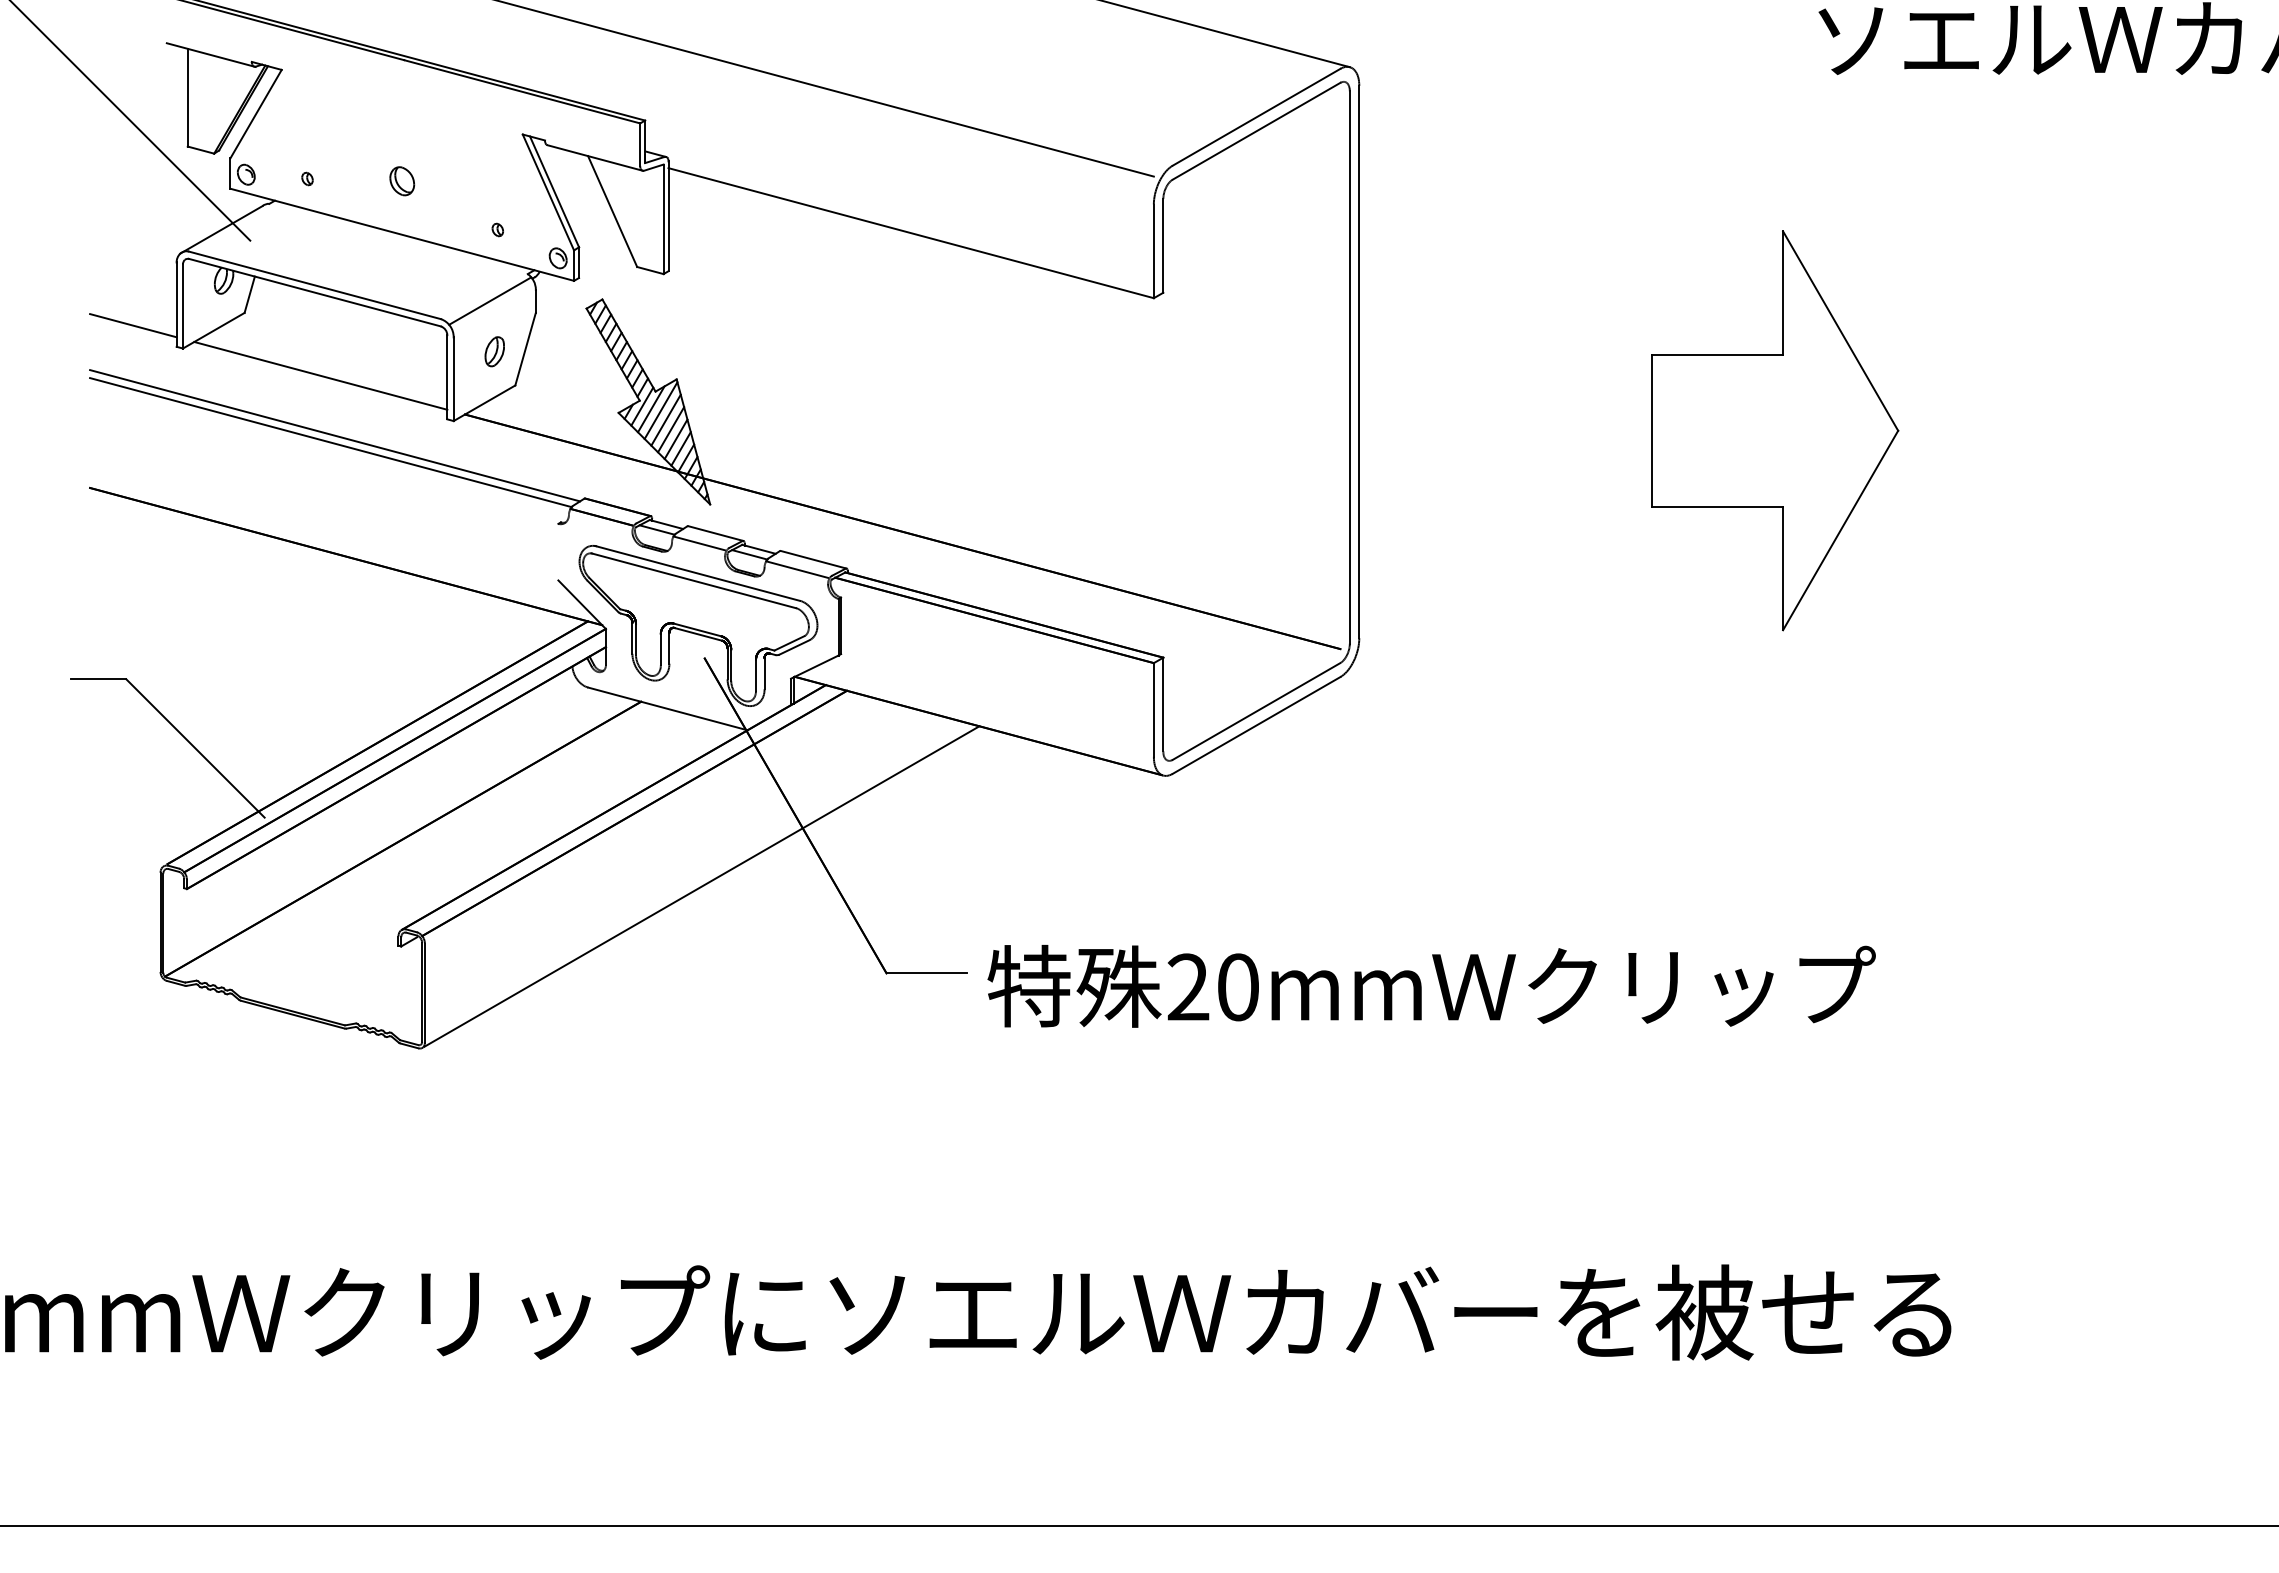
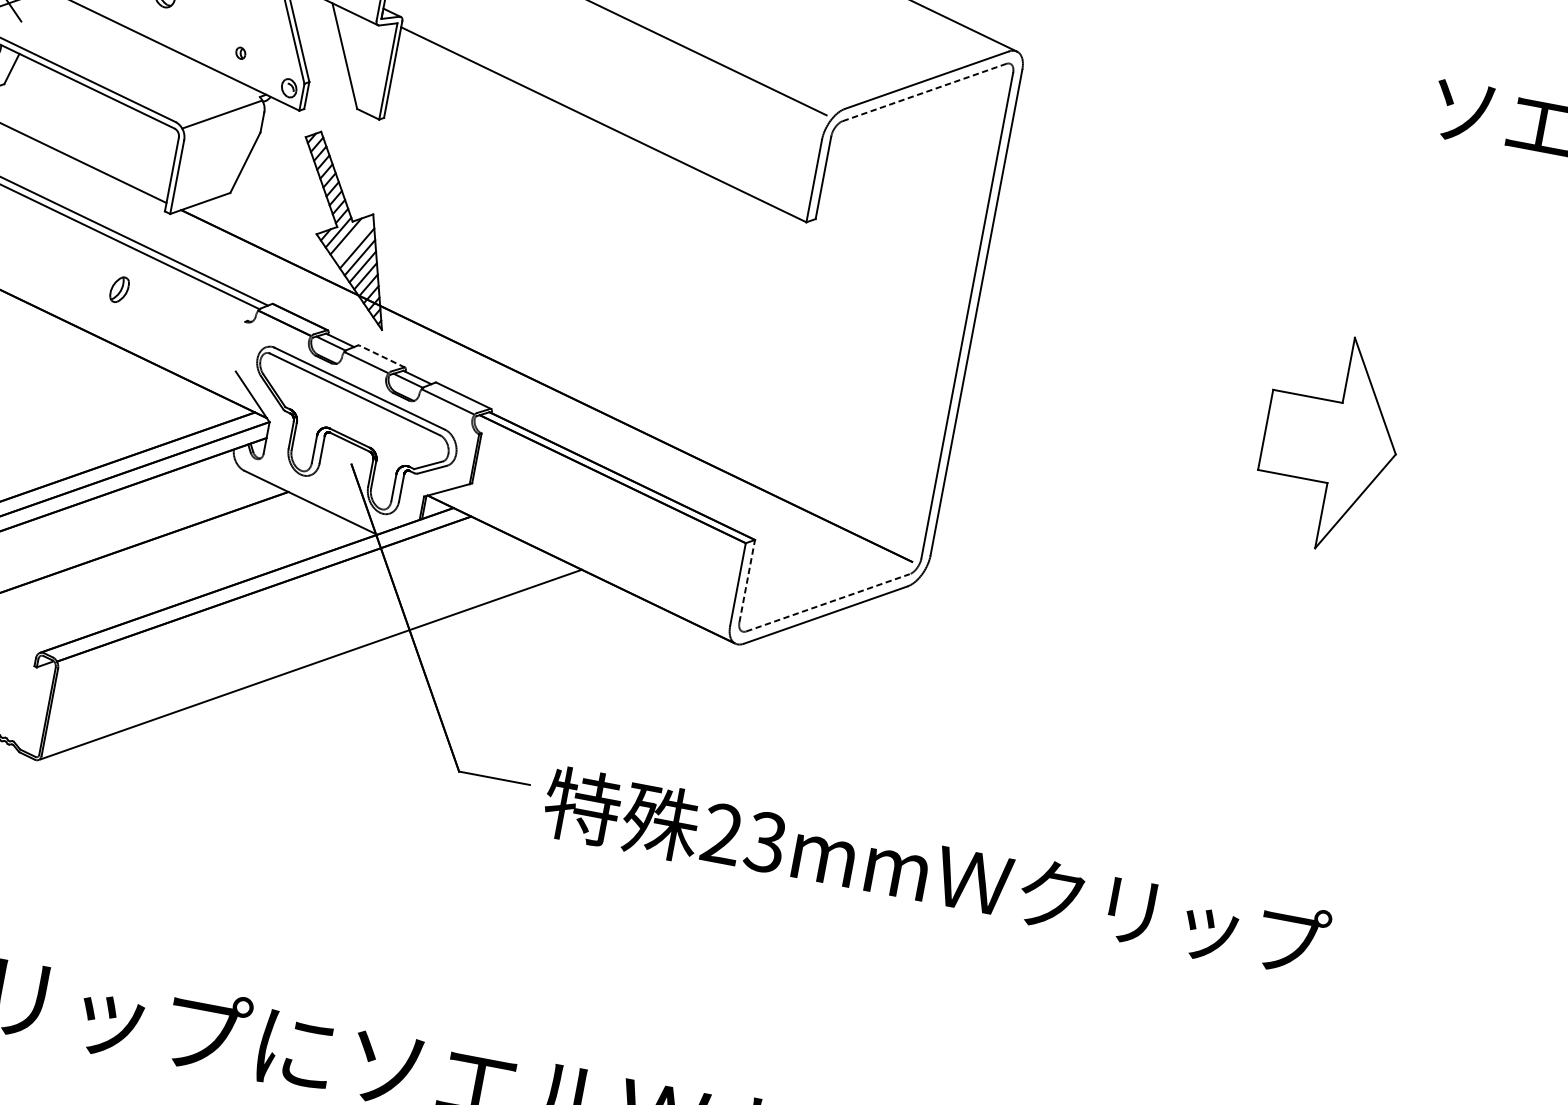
line: (1256, 131) -> (924, 92), solid -> dashed
part: (494, 351) -> (119, 289), moved
line: (660, 410) -> (353, 239), removed
part: (1775, 430) -> (1331, 441), size x0.6
line: (715, 533) -> (381, 356), solid -> dashed
line: (1163, 704) -> (747, 581), solid -> dashed
line: (1256, 711) -> (828, 602), solid -> dashed
text: (1237, 987) -> (765, 842), 20mm -> 23mm

